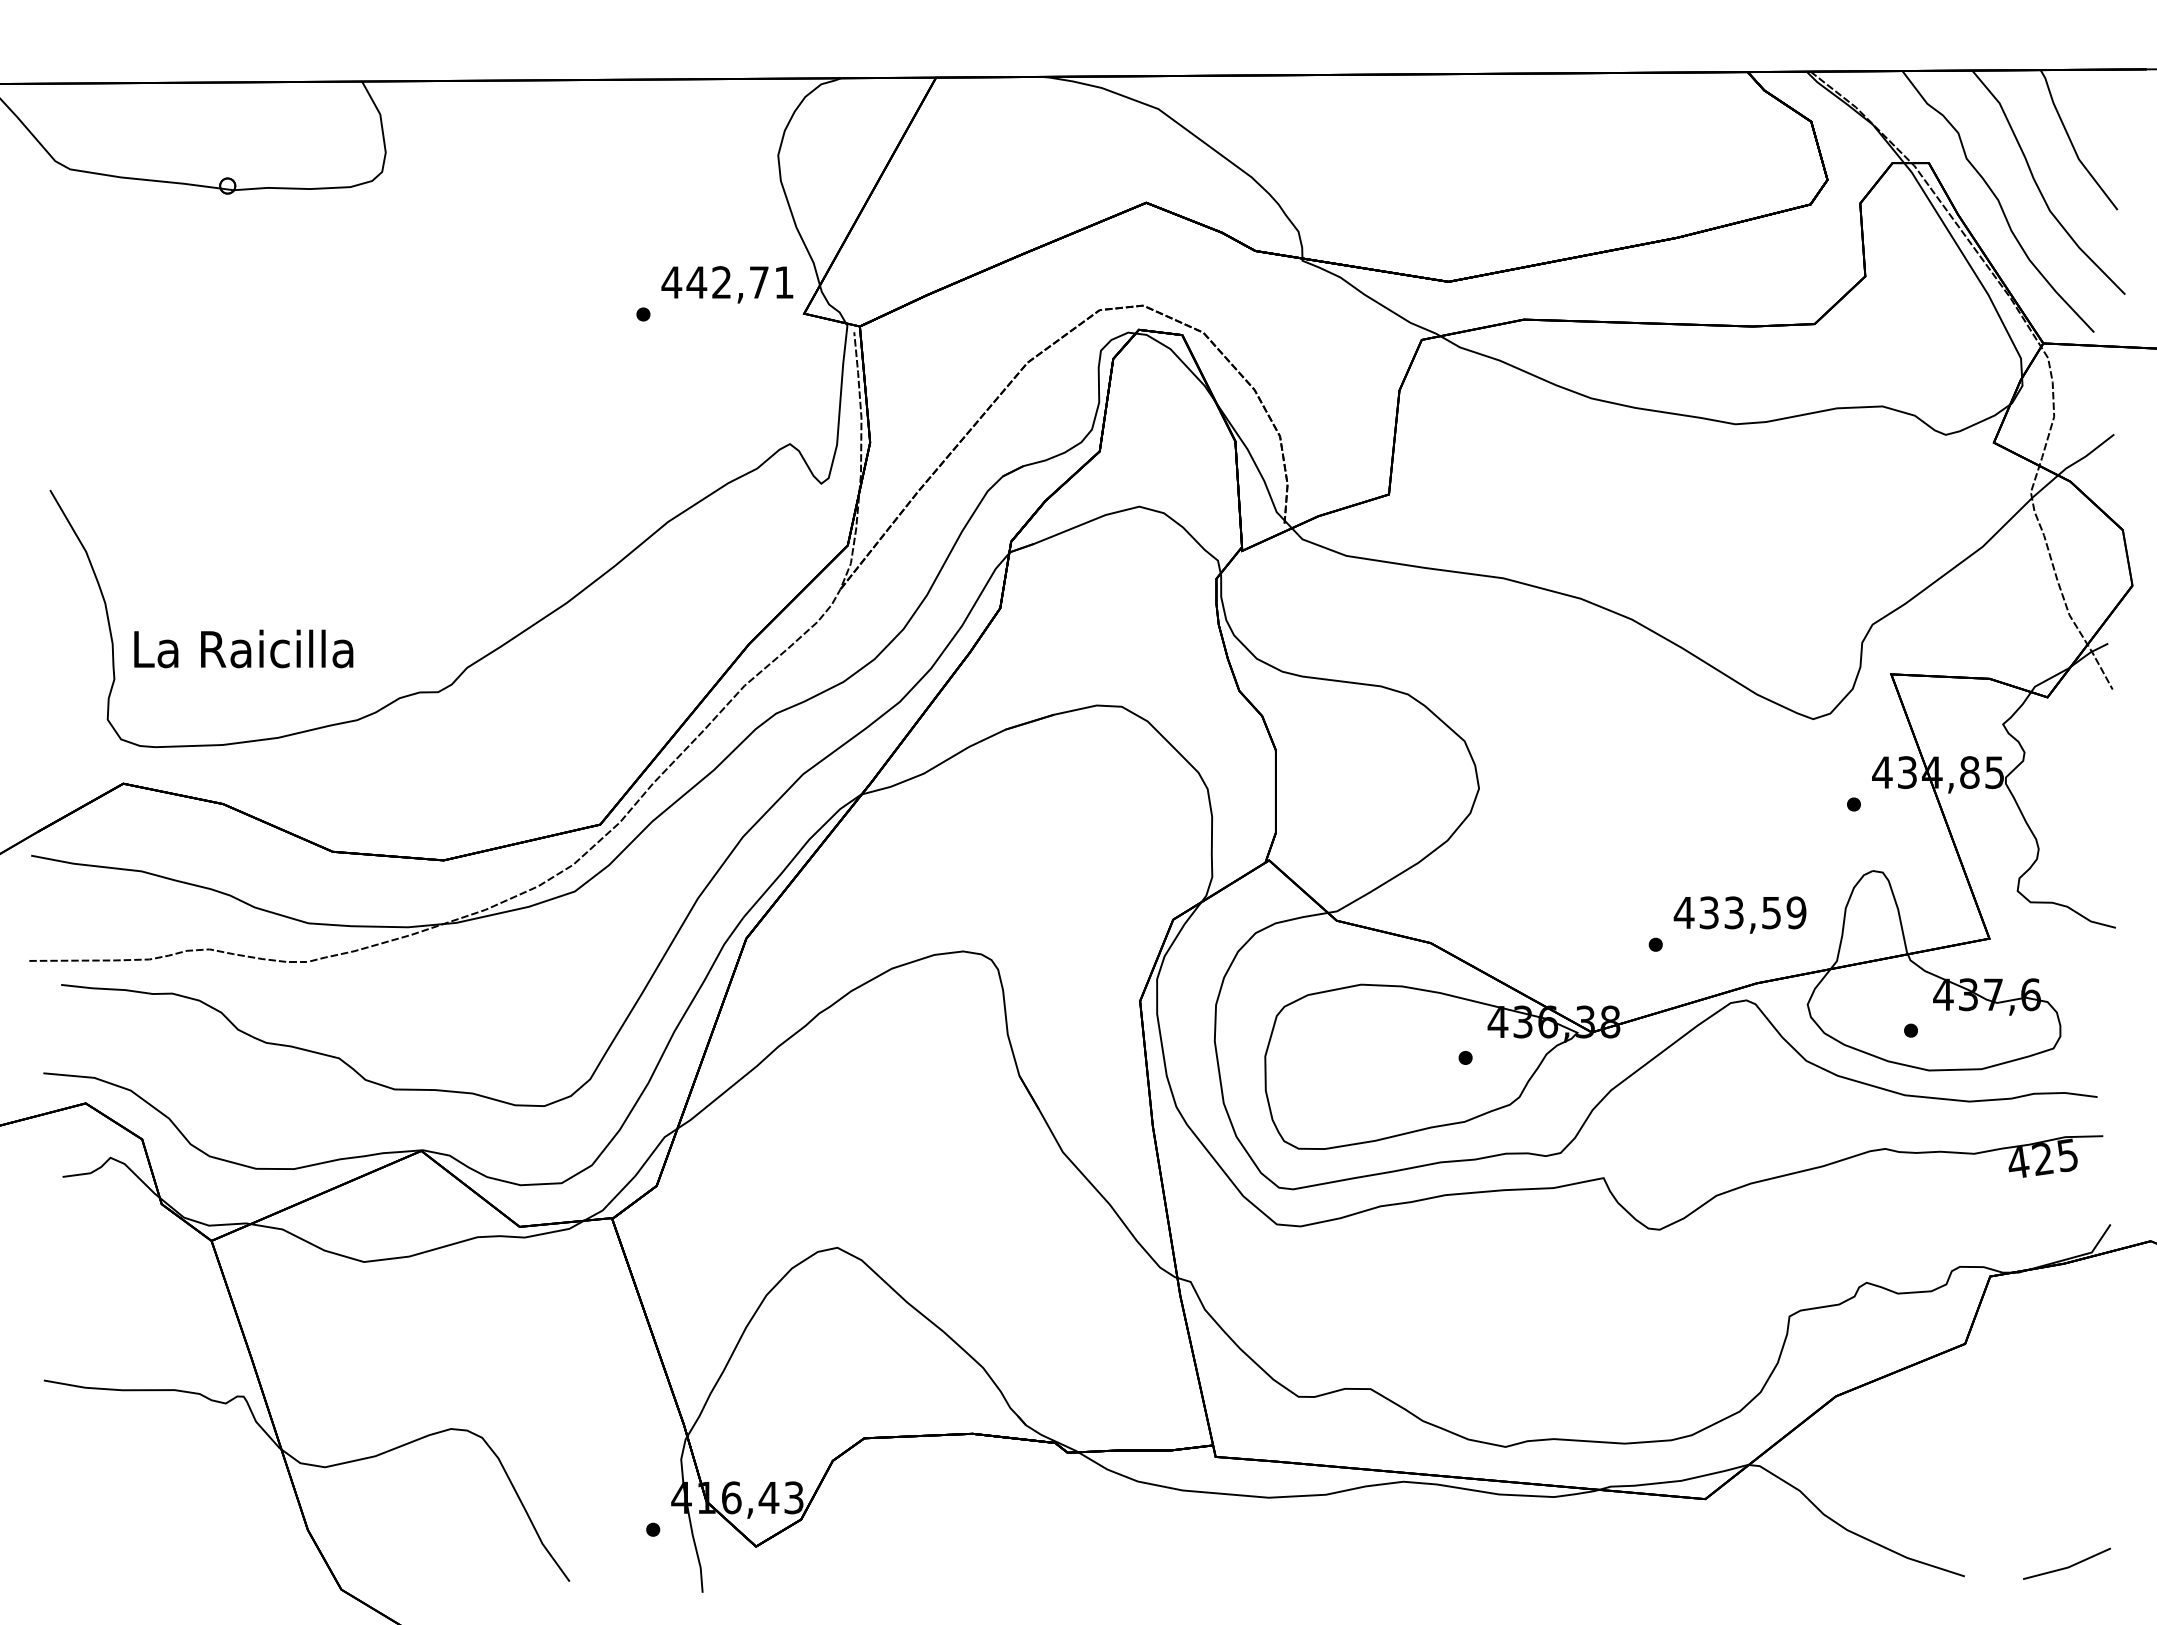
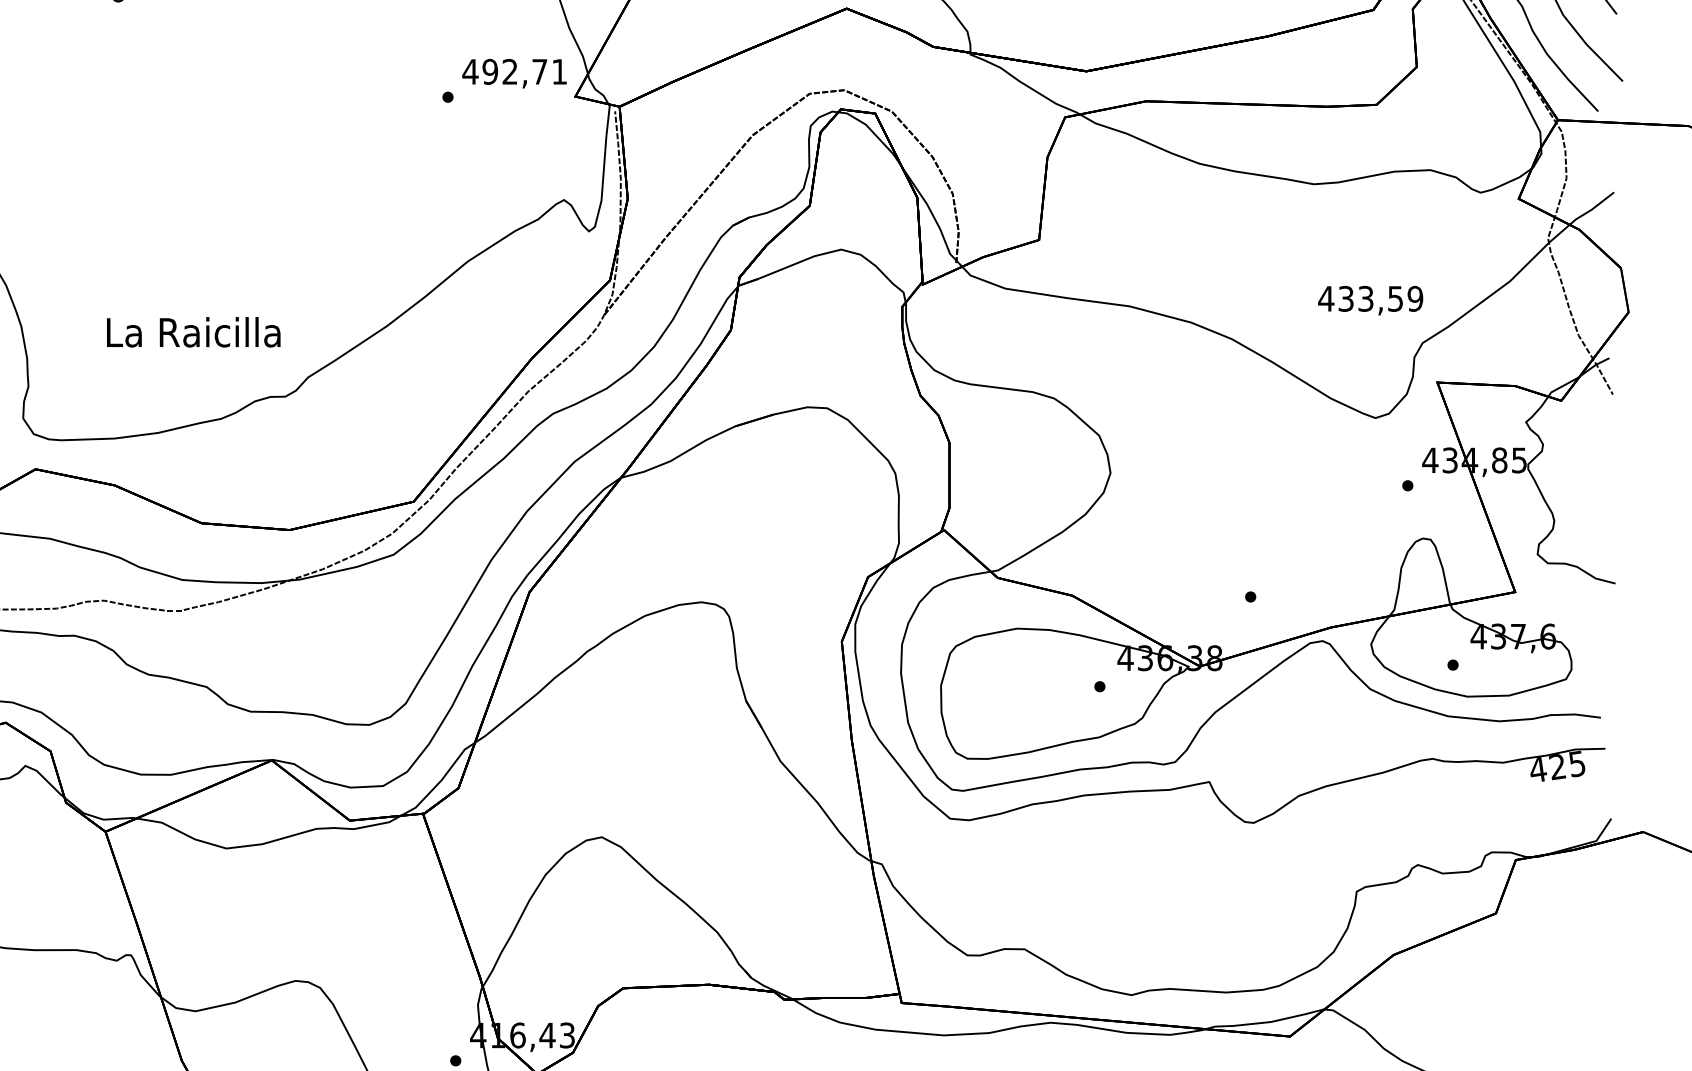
text: (696, 282) -> (490, 71), 442,71 -> 492,71
text: (243, 648) -> (193, 331), moved
text: (1739, 914) -> (1370, 300), moved

